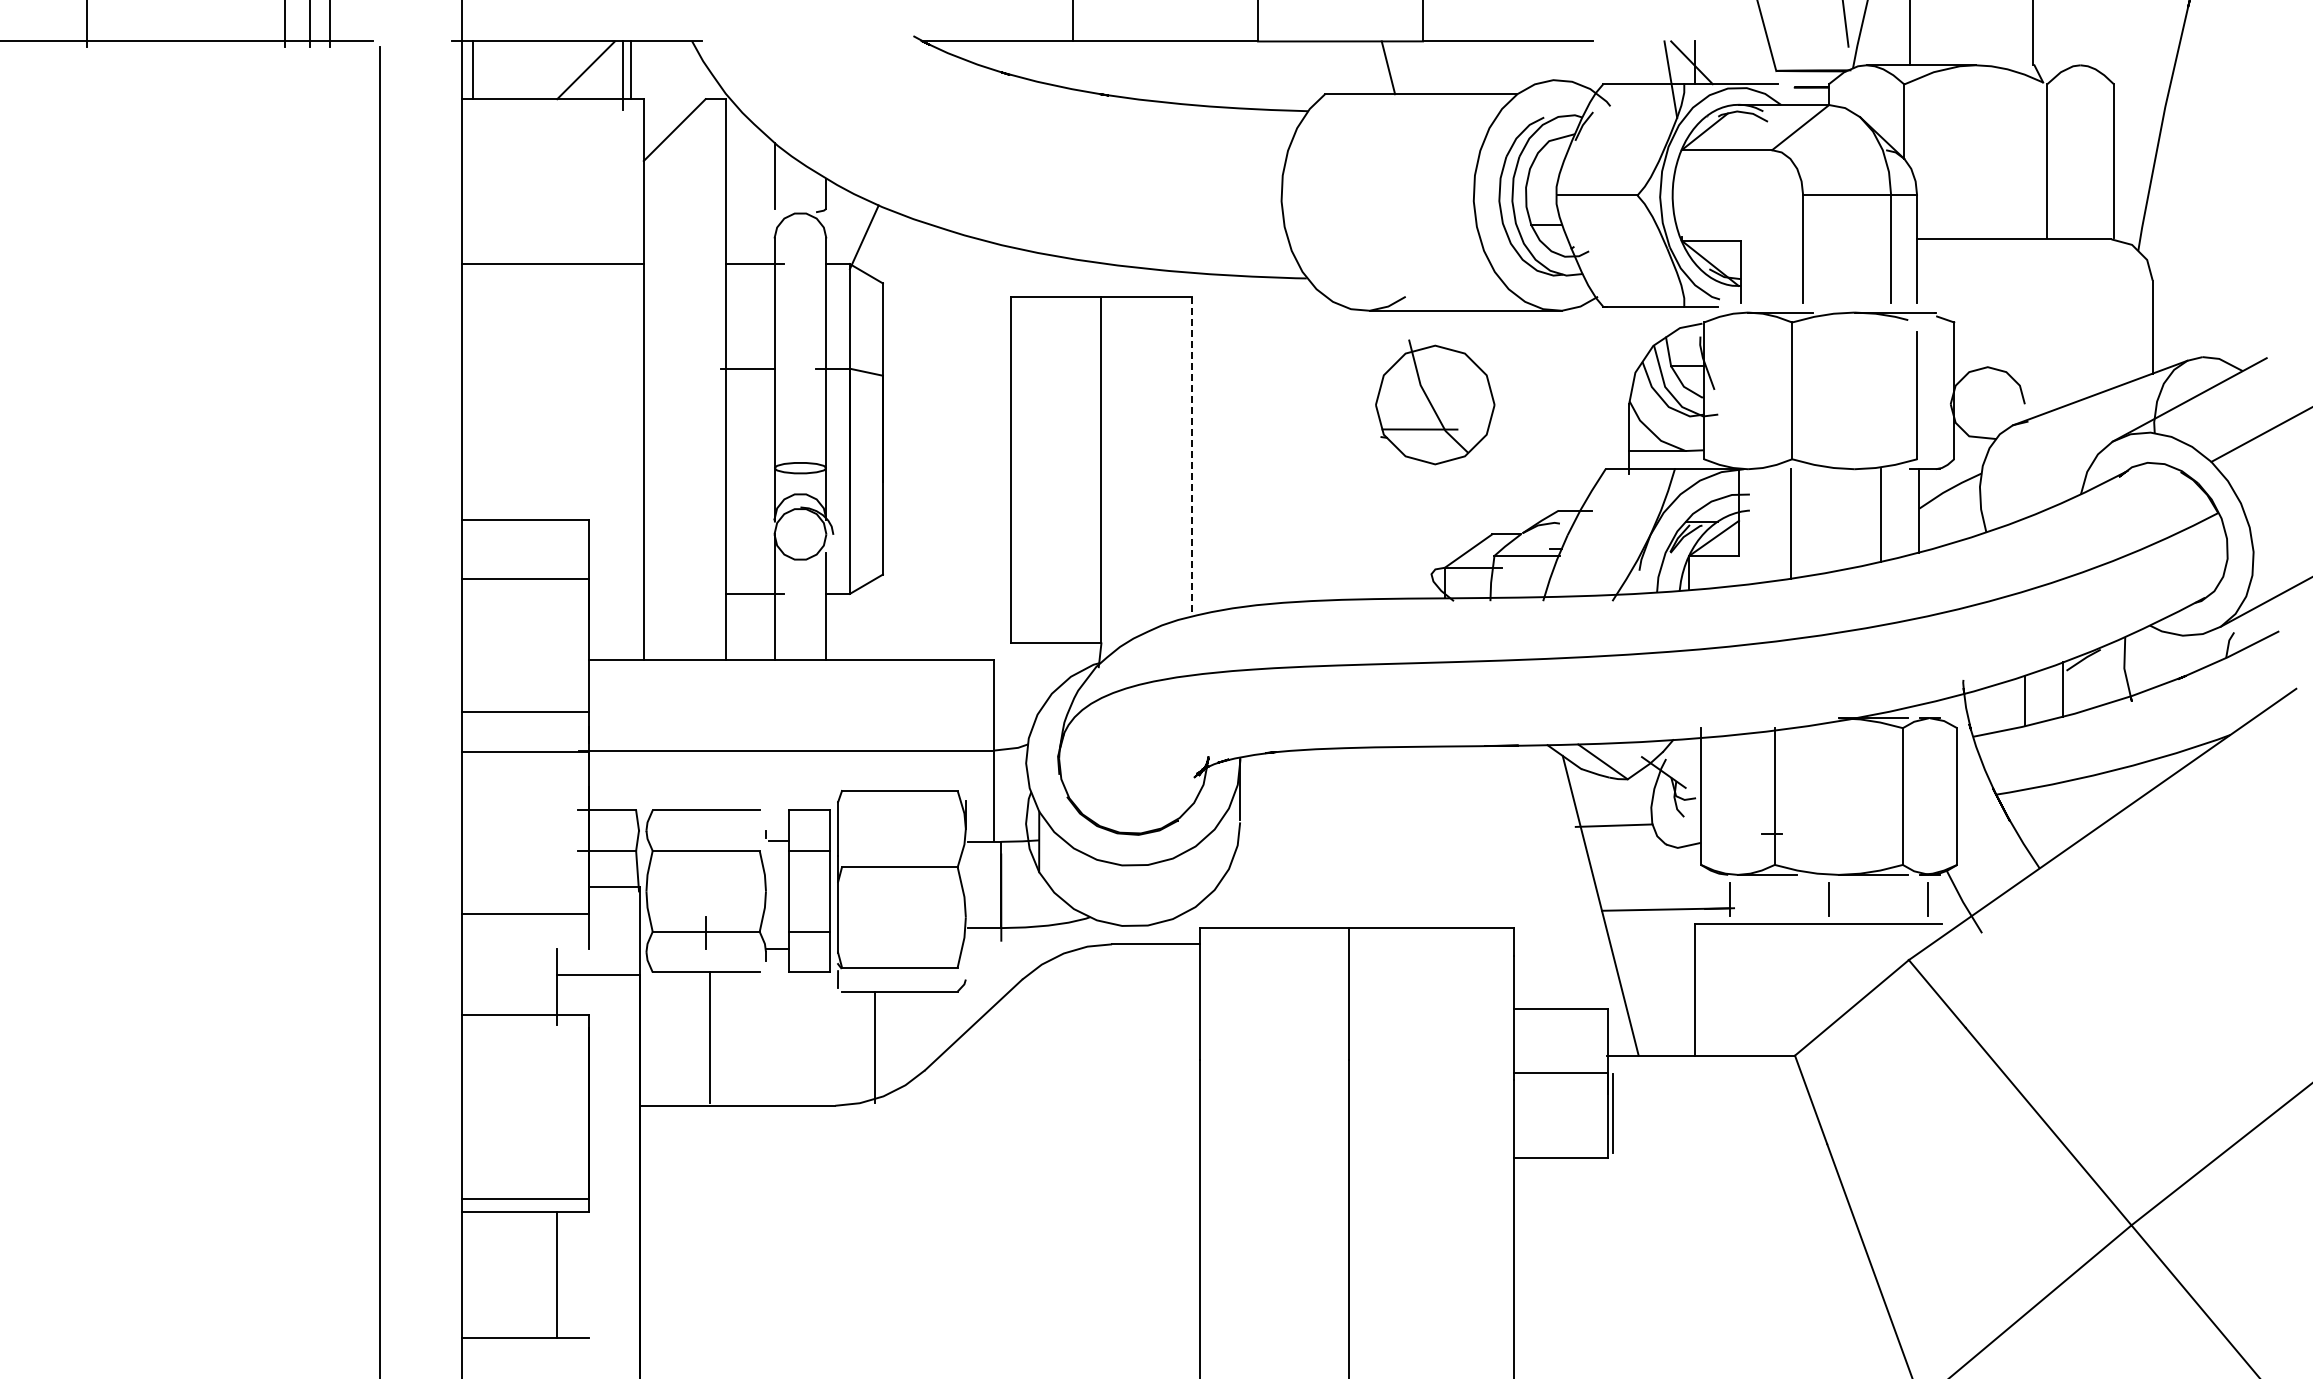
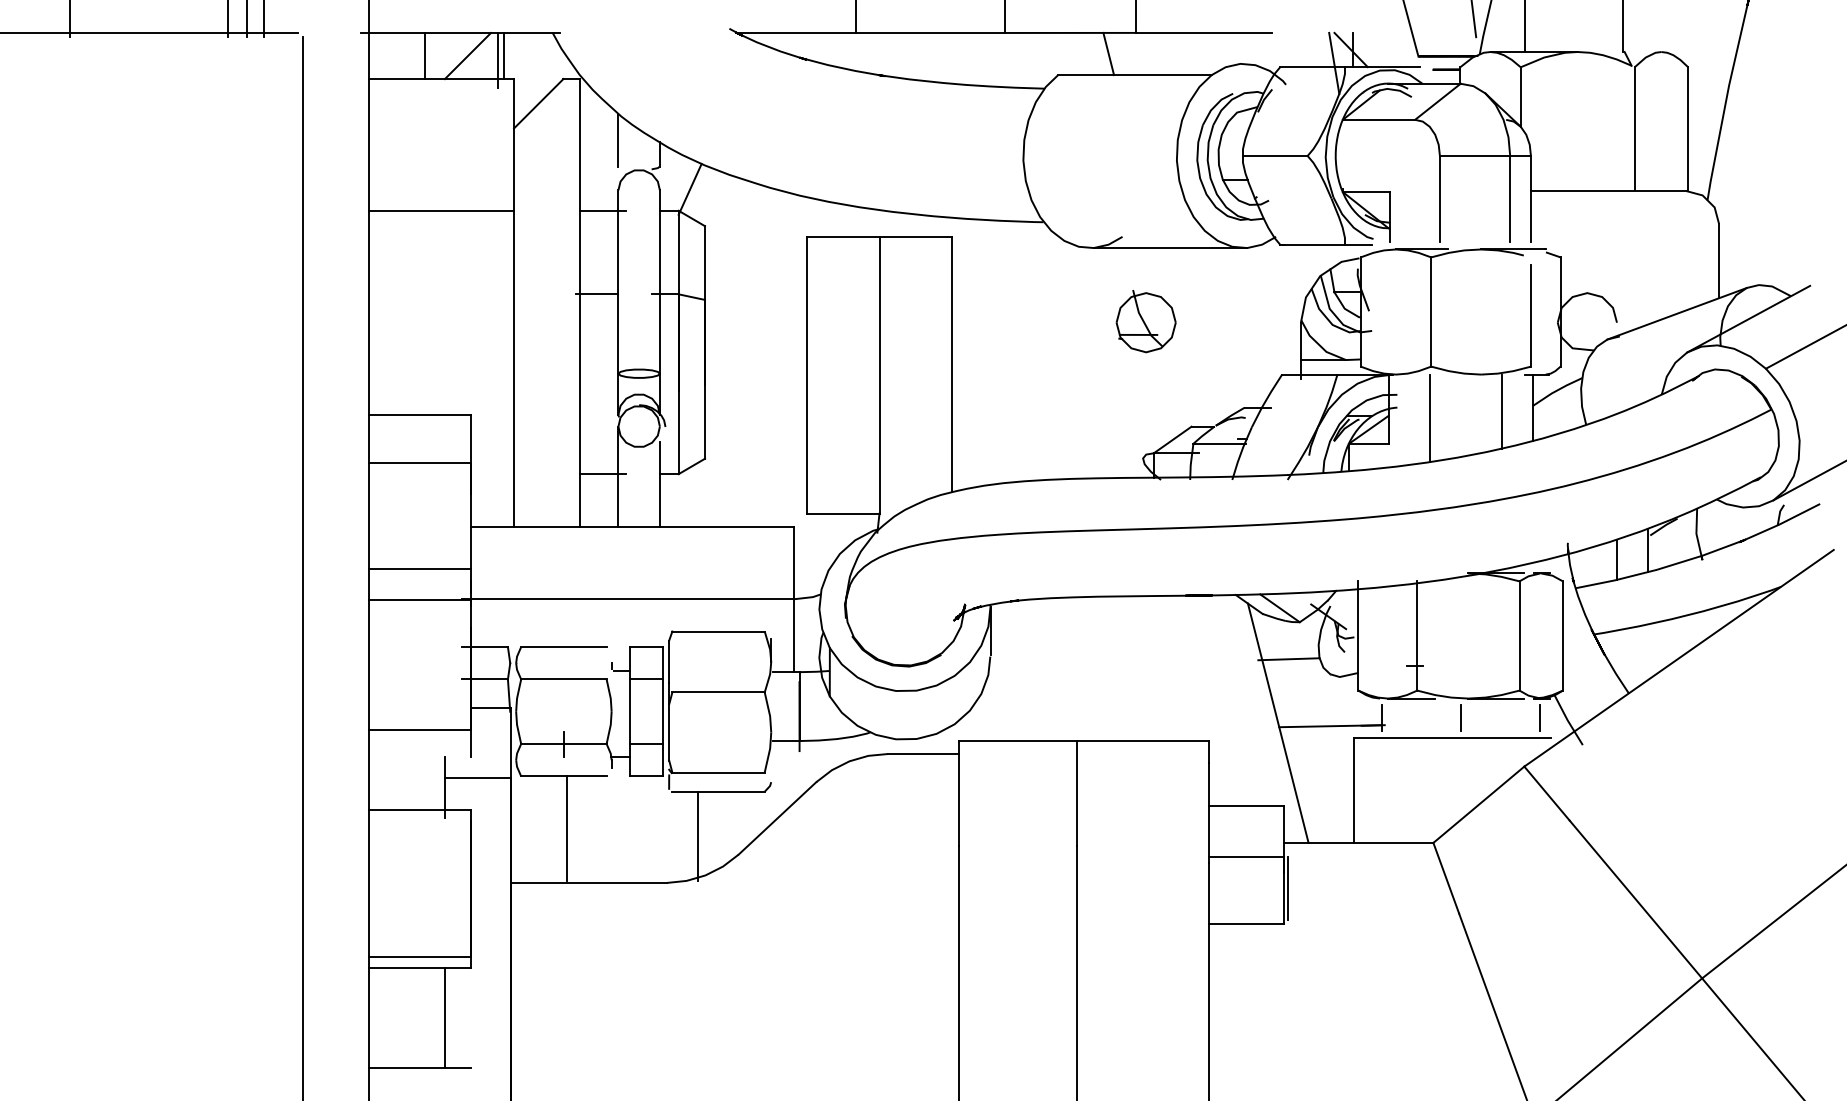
line: (473, 70) -> (425, 56), moved
part: (1435, 402) -> (1146, 321), size x0.62
line: (1192, 456) -> (952, 364), dashed -> solid

